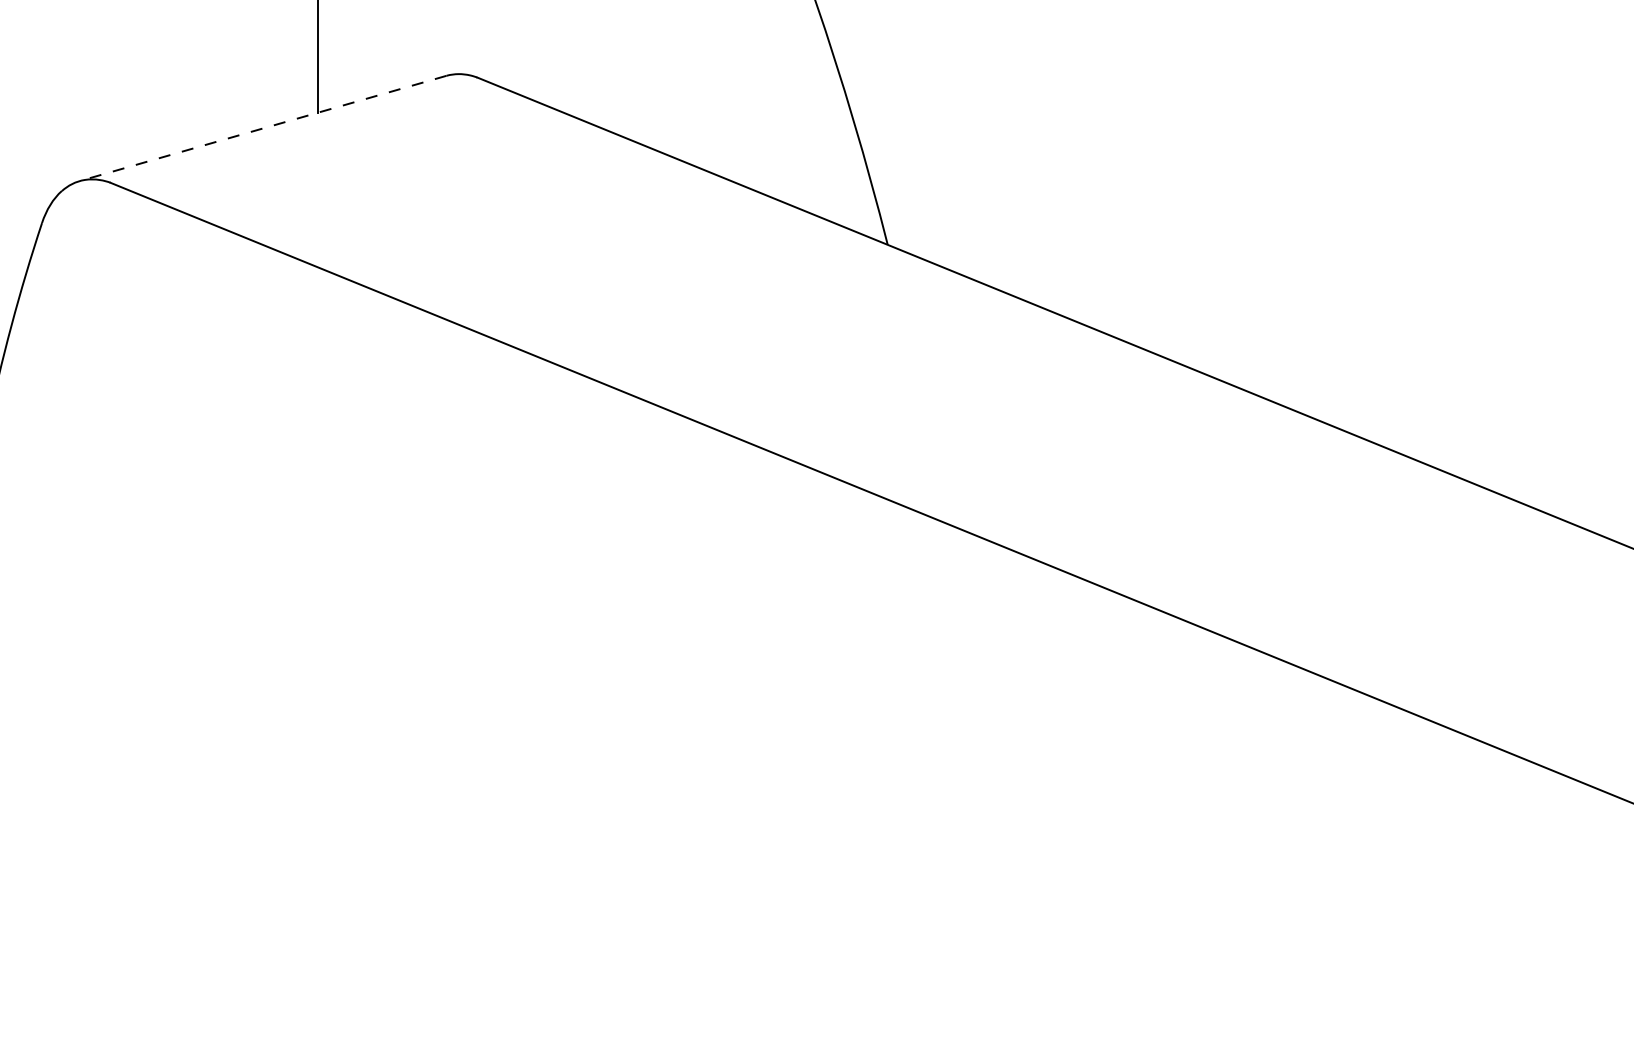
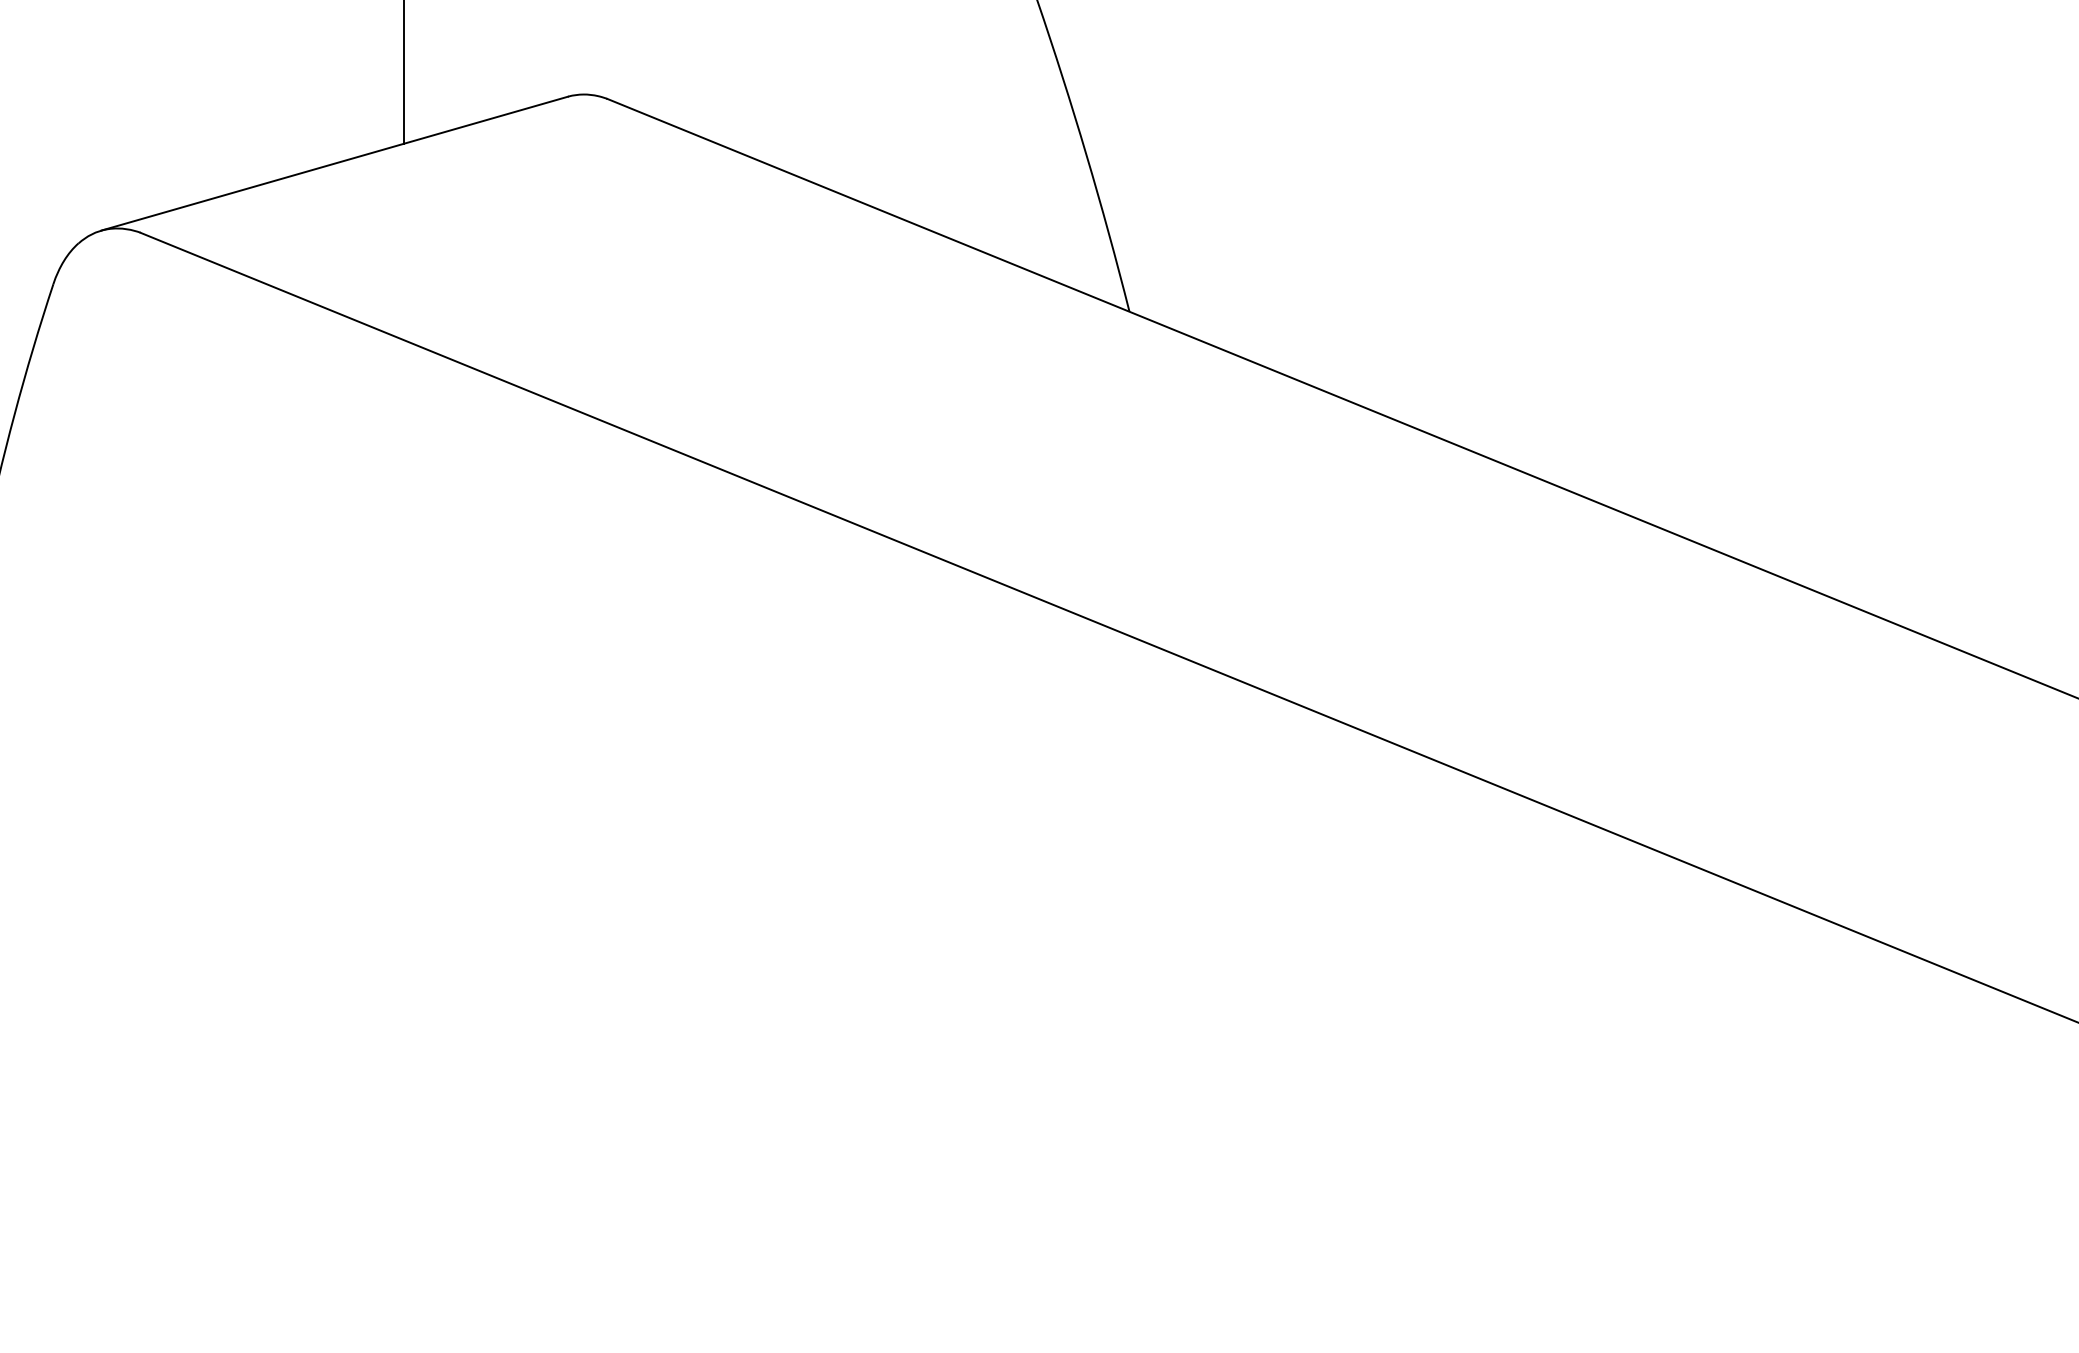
line: (262, 128) -> (334, 163), dashed -> solid

